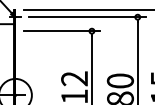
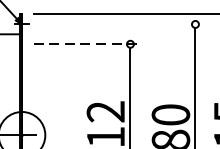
line: (86, 17) -> (122, 24), removed
line: (62, 31) -> (88, 44), solid -> dashed

